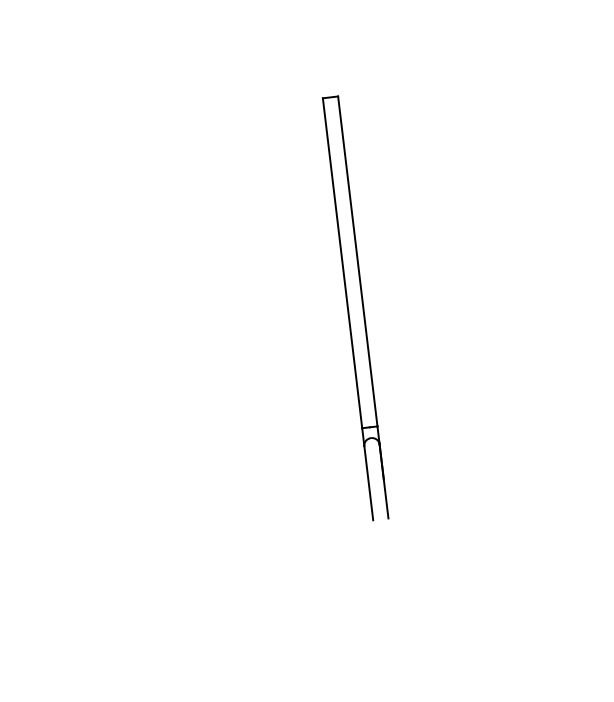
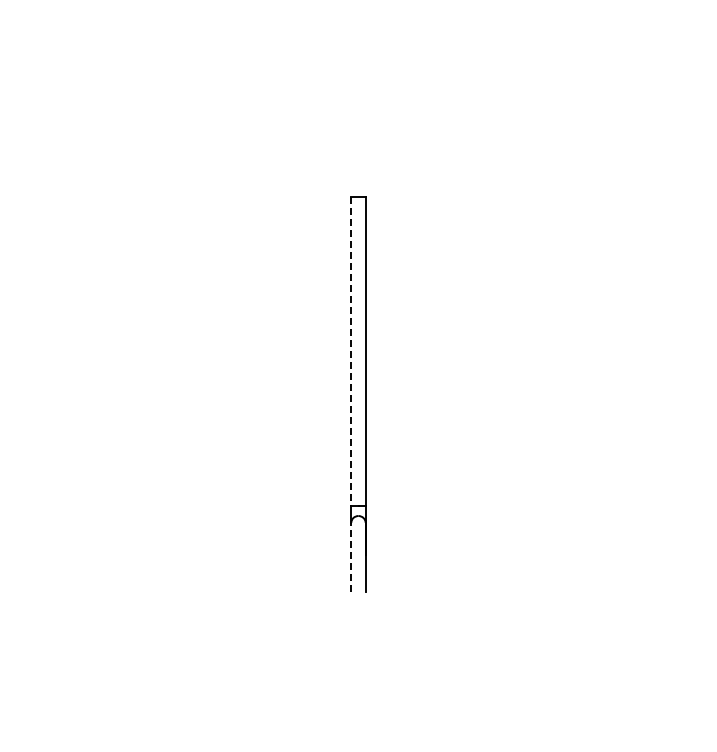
line: (342, 263) -> (351, 351), solid -> dashed
line: (368, 483) -> (351, 557), solid -> dashed

